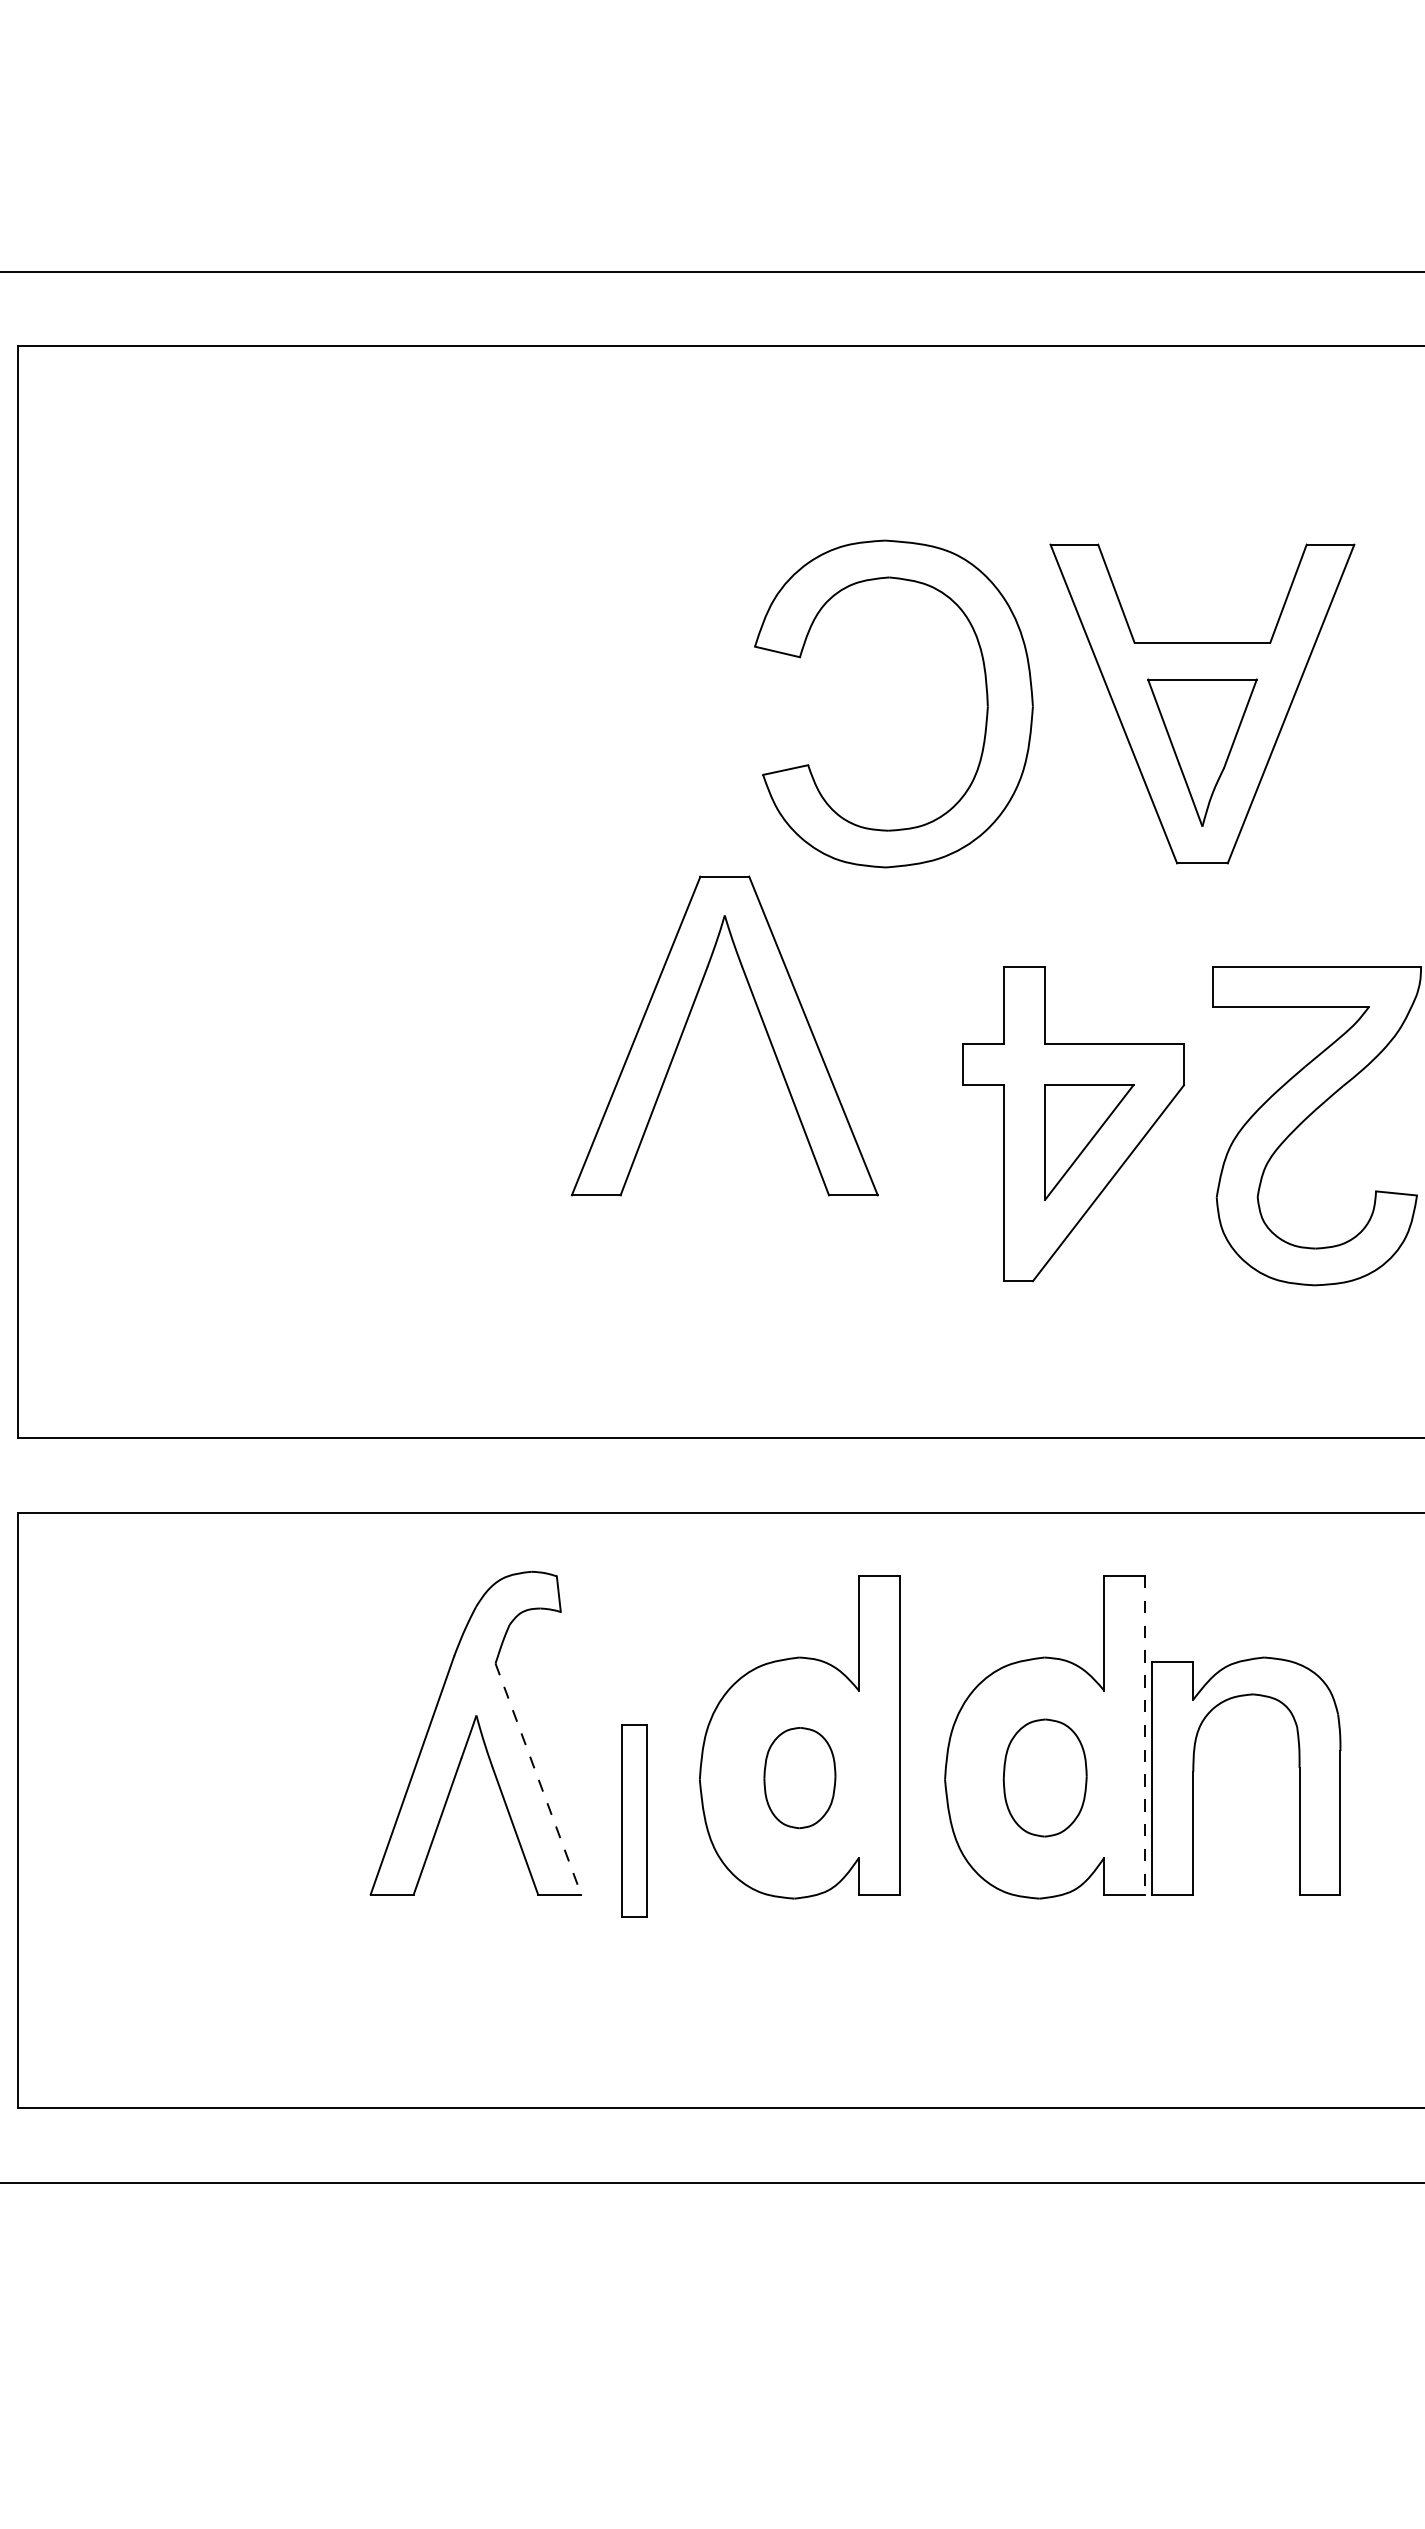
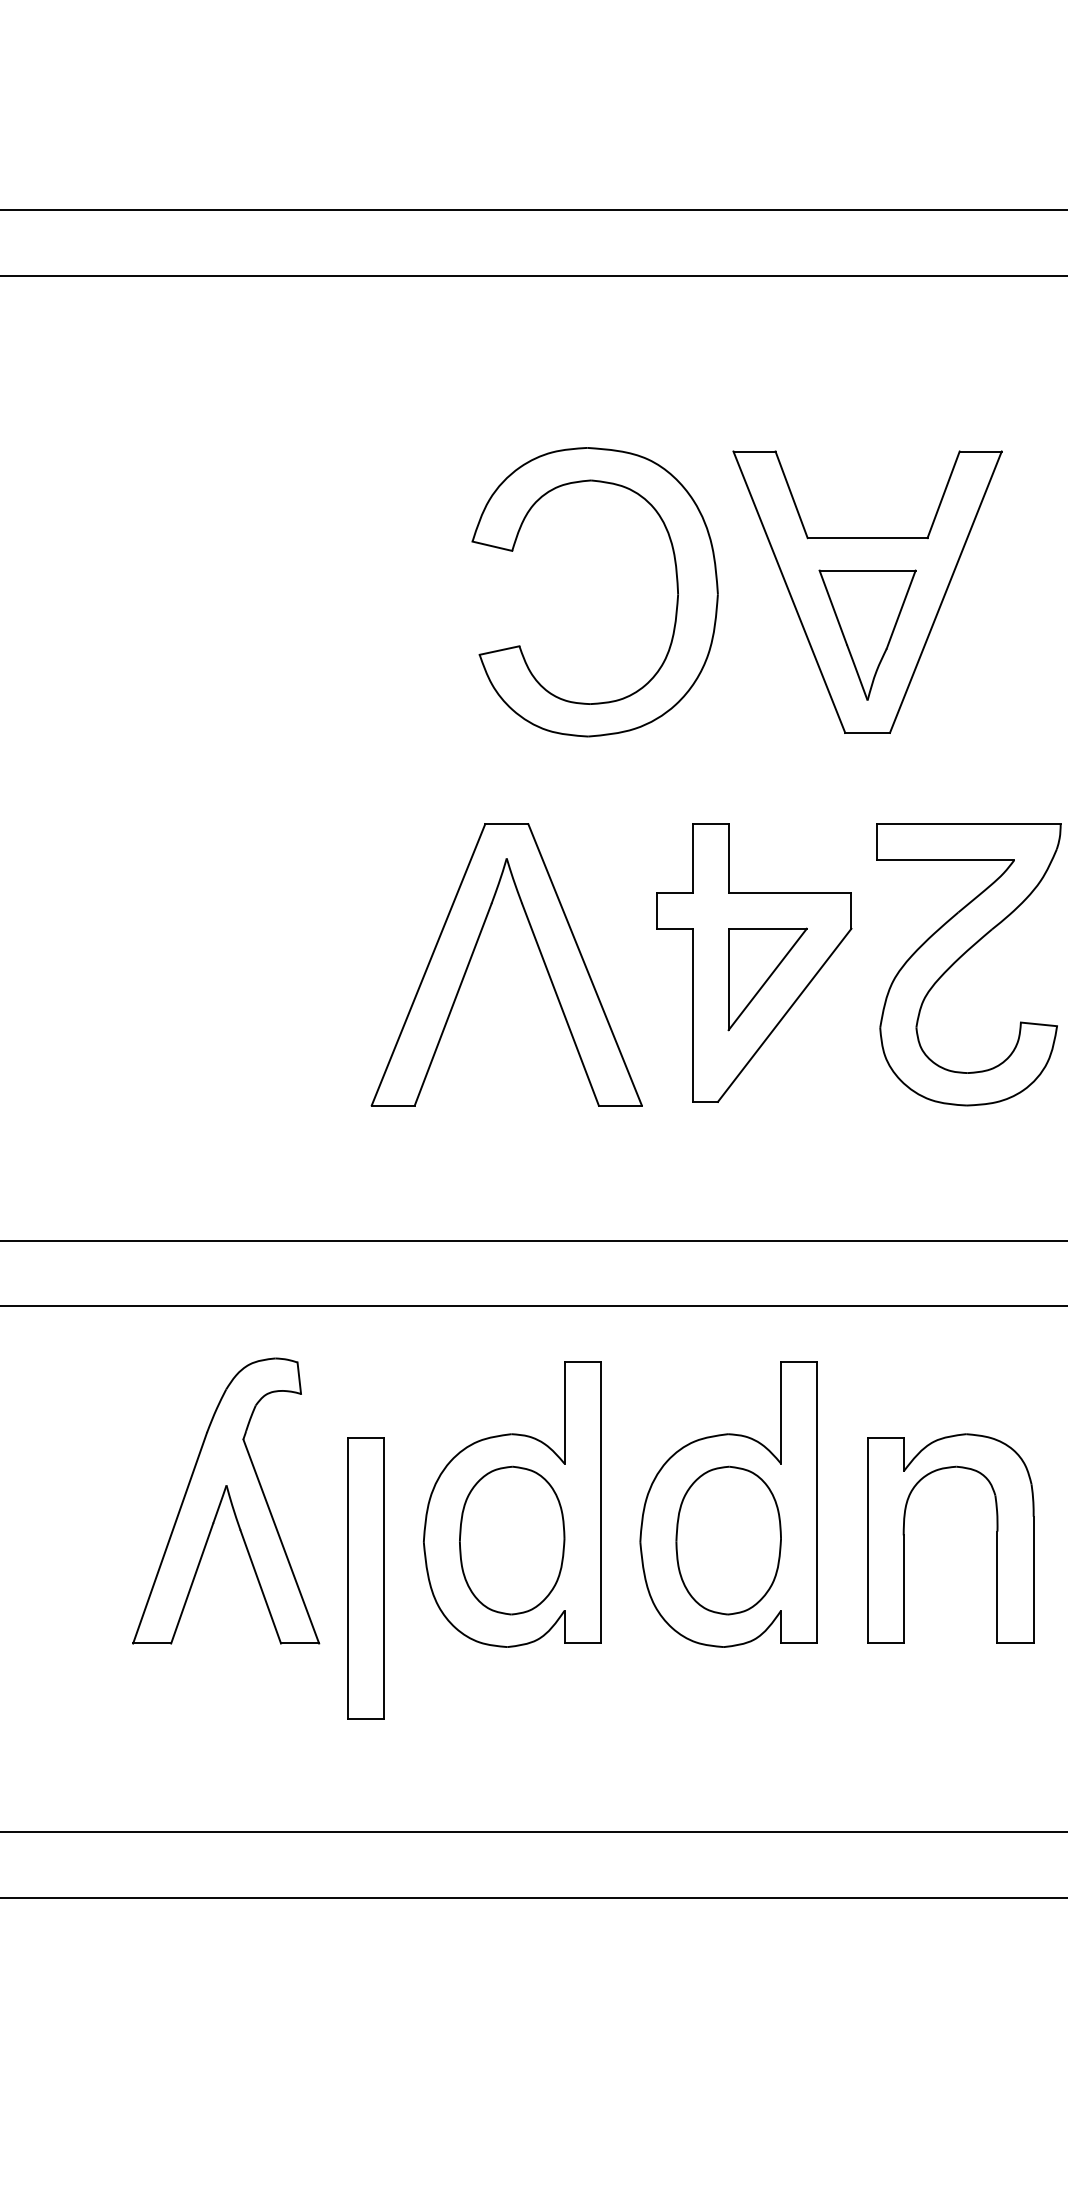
part: (688, 1020) -> (474, 951), moved
line: (1145, 1735) -> (817, 1503), dashed -> solid
part: (1194, 1771) -> (904, 1534), moved
part: (799, 1777) -> (511, 1540), size x1.67
part: (1045, 1777) -> (729, 1540), size x1.43
line: (538, 1779) -> (281, 1541), dashed -> solid
part: (634, 1820) -> (366, 1578), size x1.67

